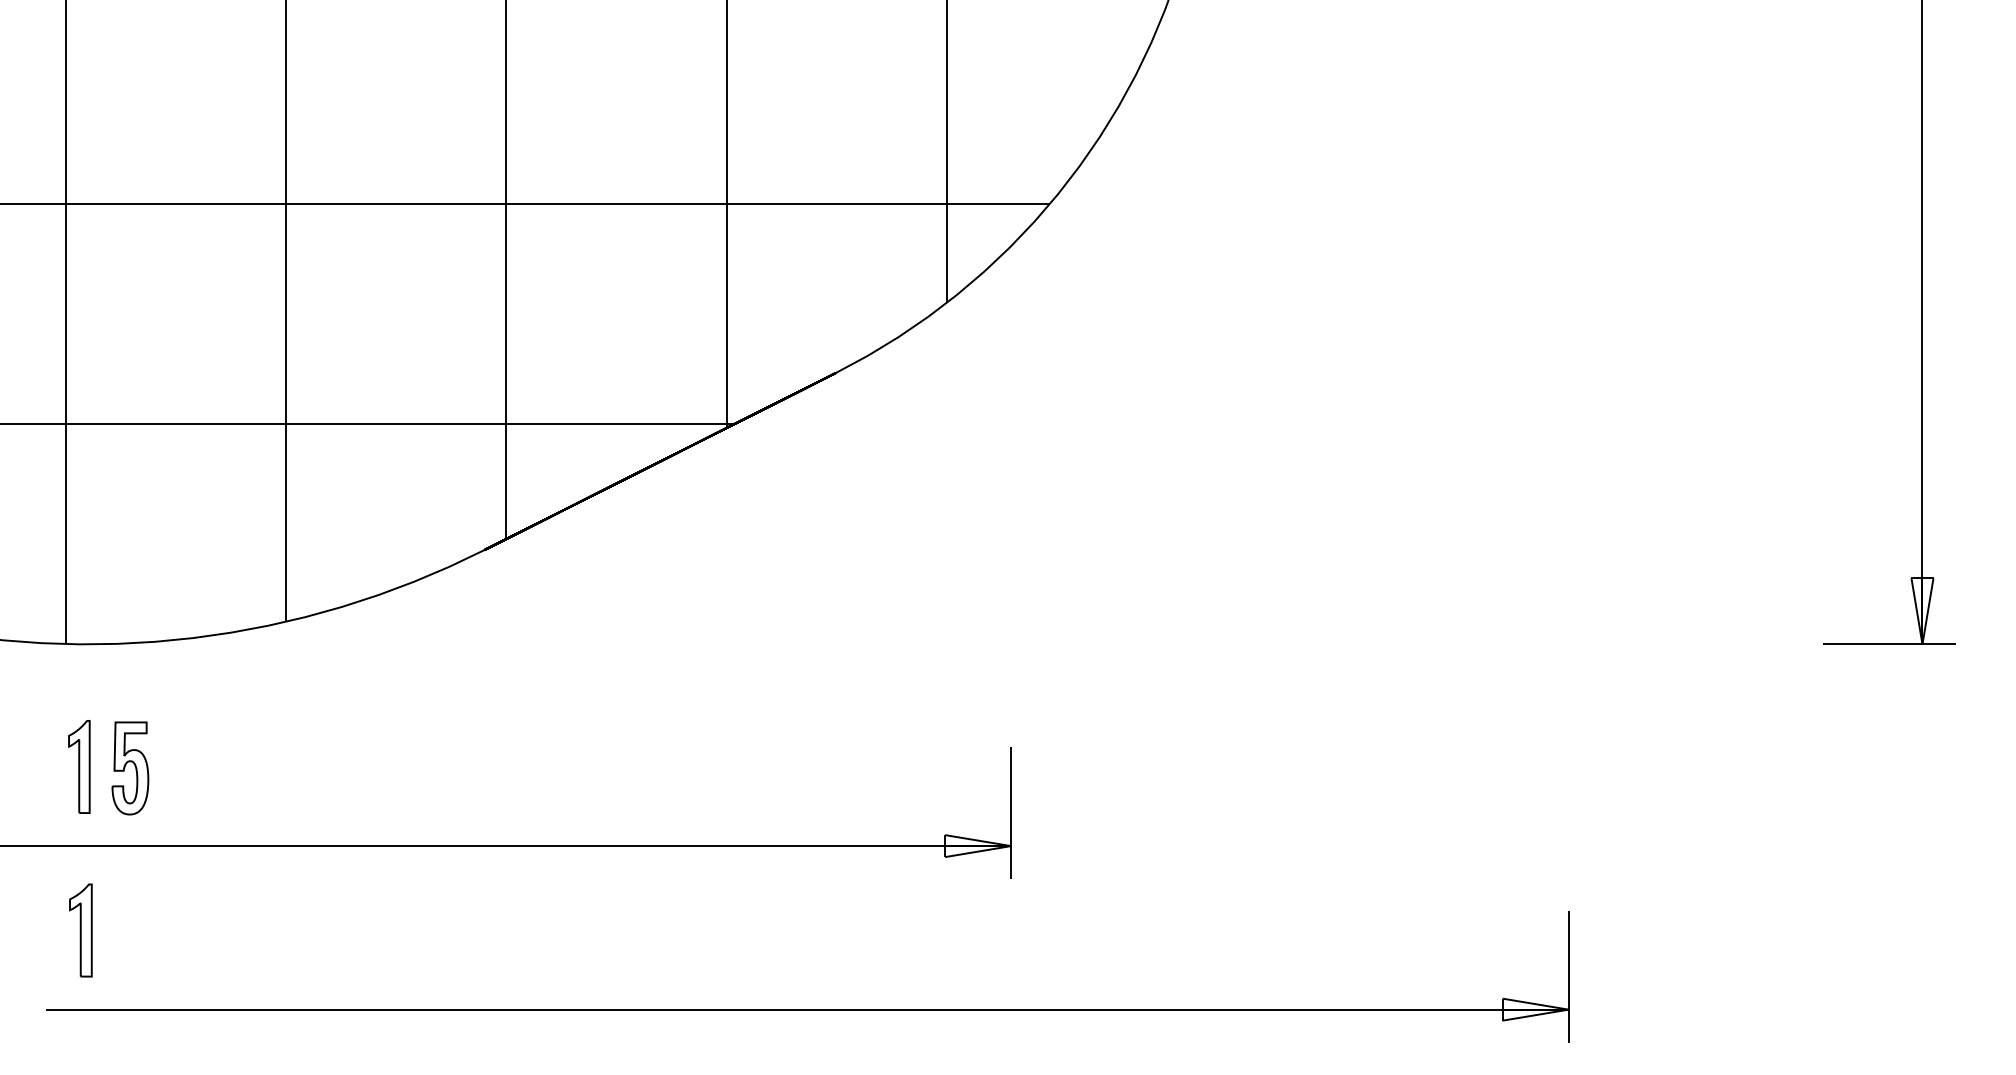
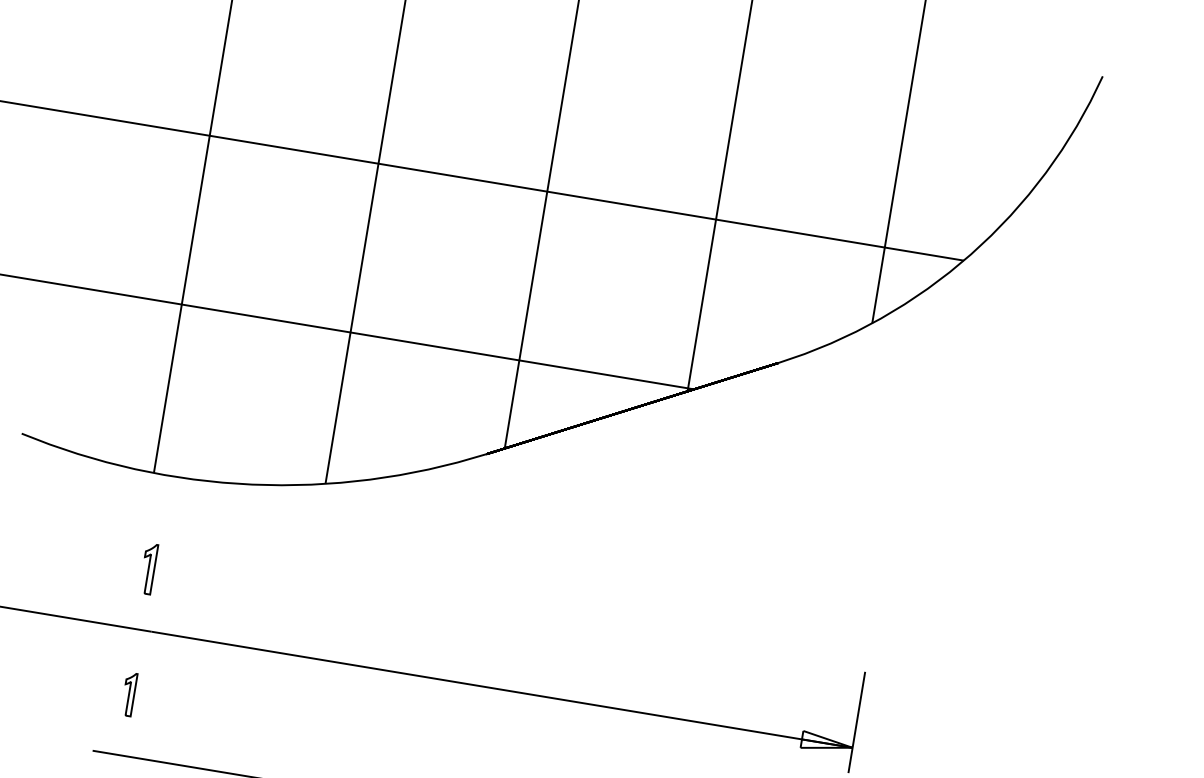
part: (79, 766) -> (148, 568), size x0.7
part: (130, 768) -> (187, 576), removed
part: (80, 930) -> (128, 694), size x0.6

